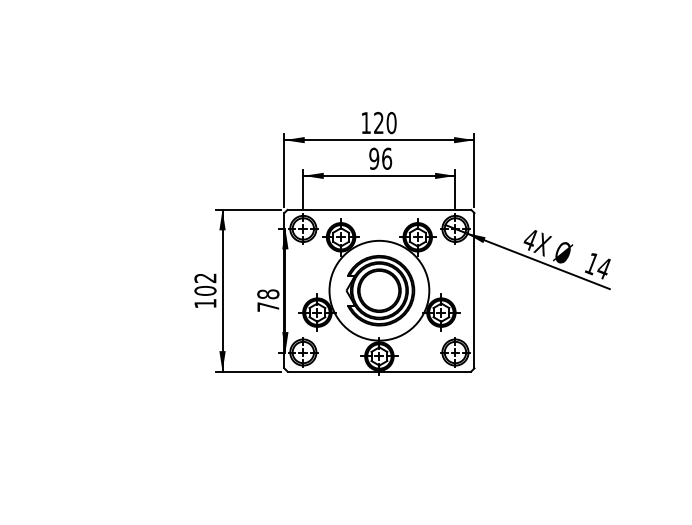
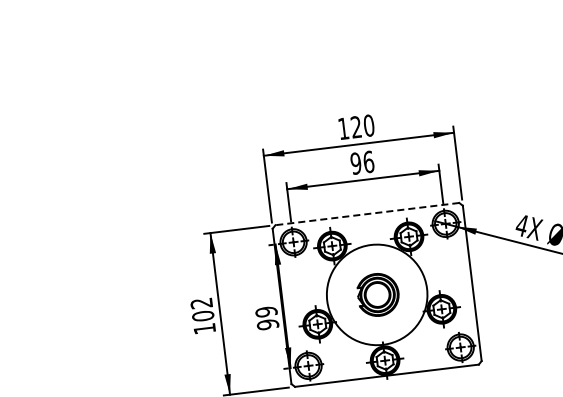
line: (379, 209) -> (367, 213), solid -> dashed
part: (380, 290) -> (378, 294), size x0.6
text: (268, 300) -> (267, 318), 78 -> 99

